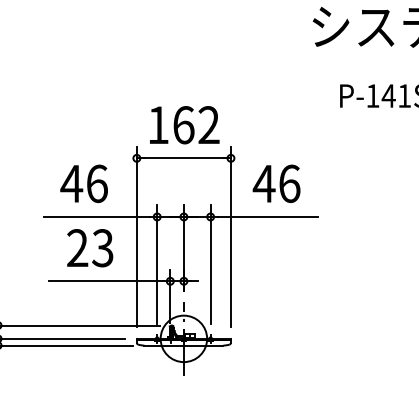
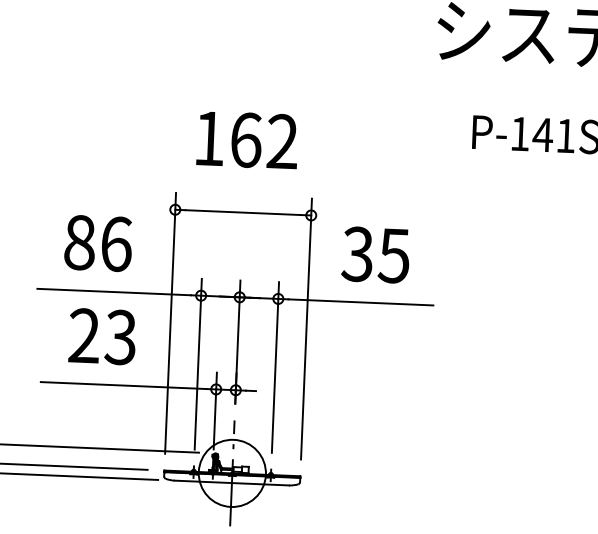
text: (184, 125) -> (247, 140), moved
text: (71, 183) -> (79, 242), 46 -> 86
text: (276, 183) -> (375, 254), 46 -> 35

